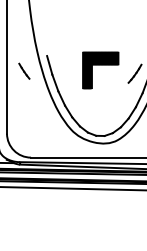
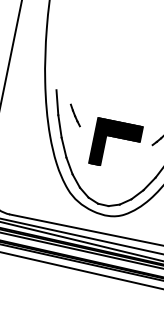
line: (24, 70) -> (75, 114), moved
part: (100, 70) -> (115, 144), moved

